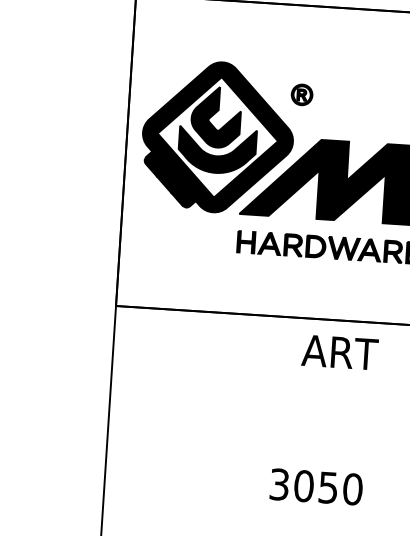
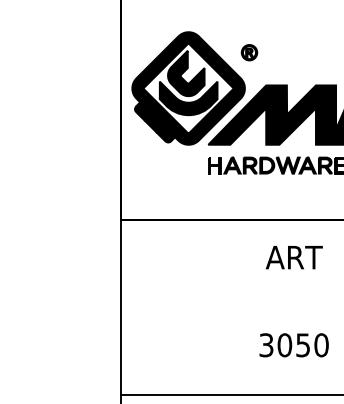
text: (340, 352) -> (294, 257), moved
text: (315, 487) -> (293, 345), moved

